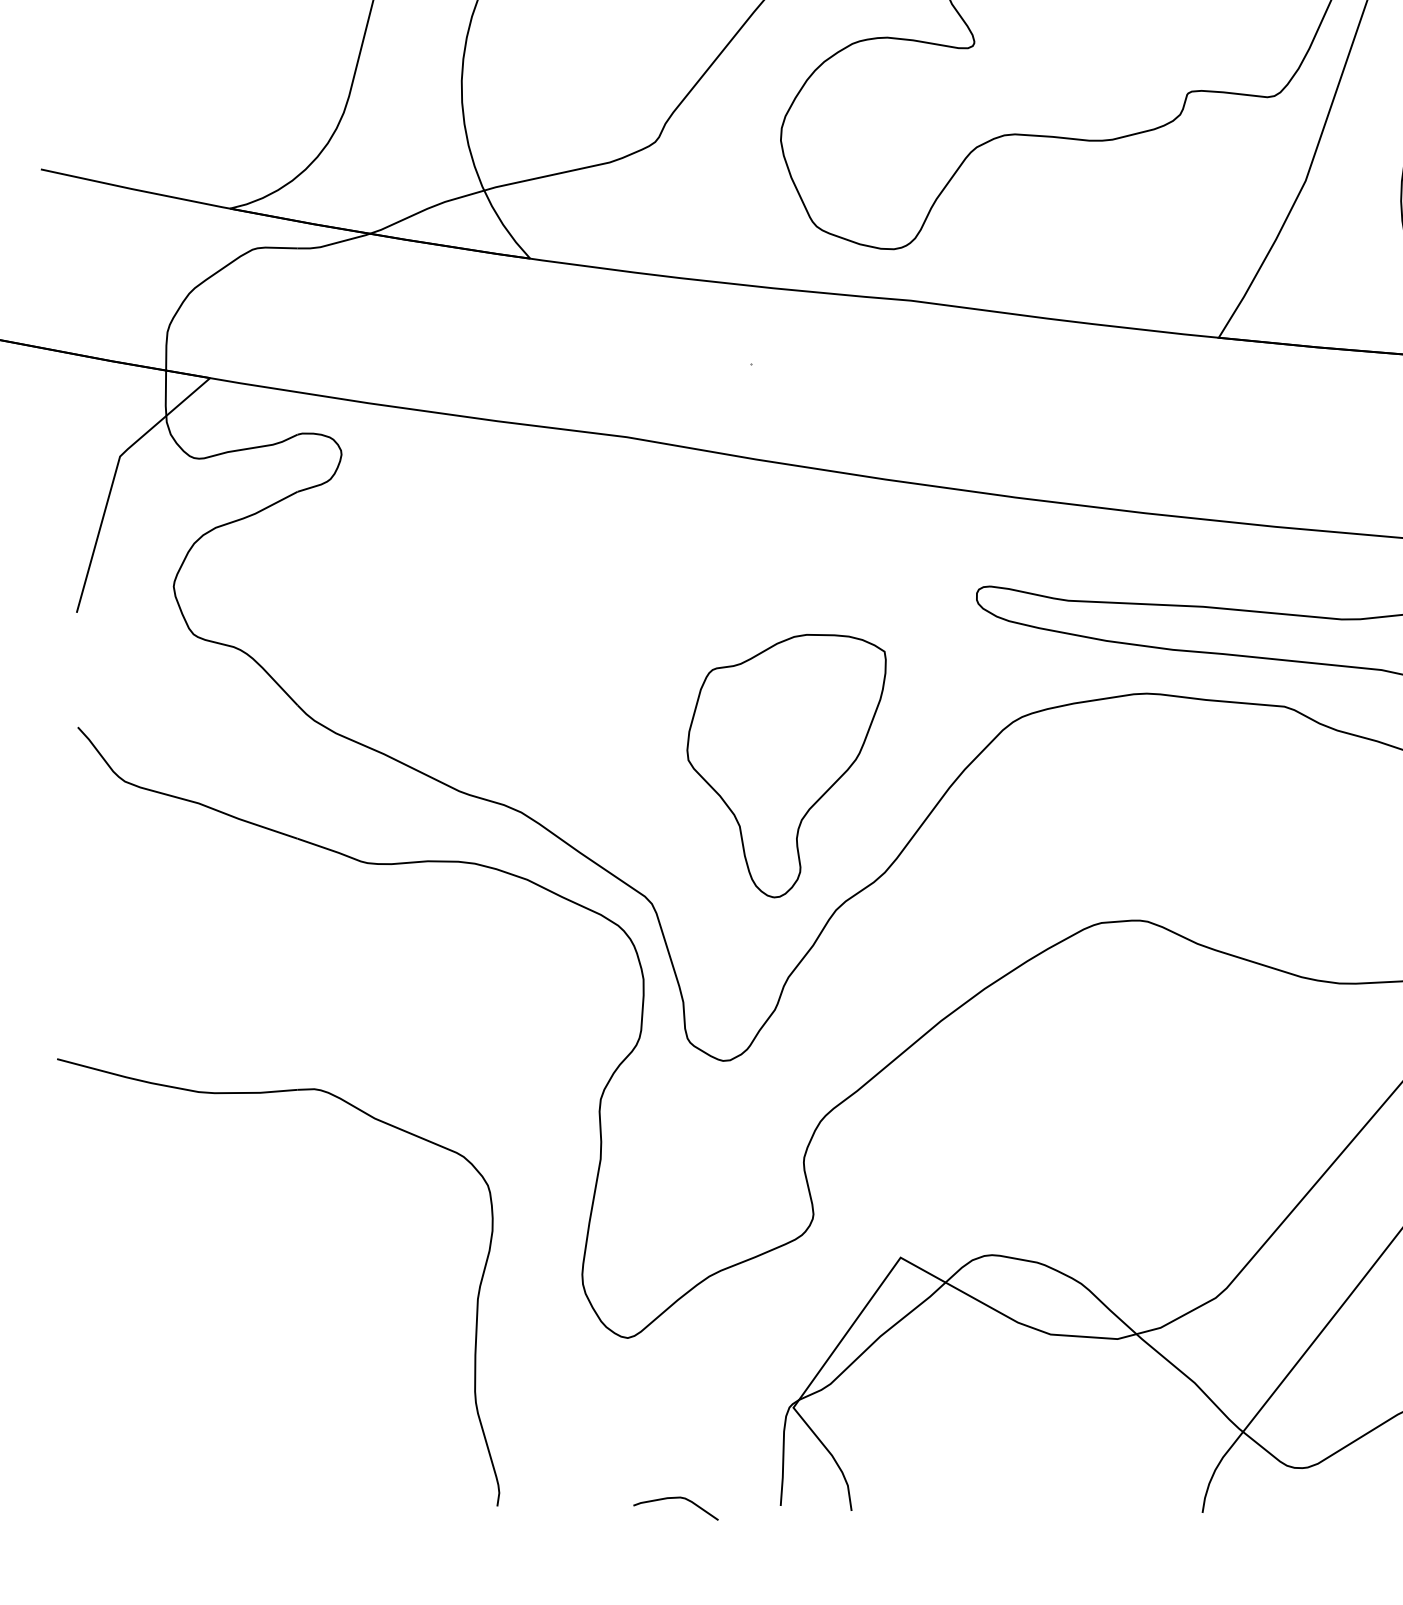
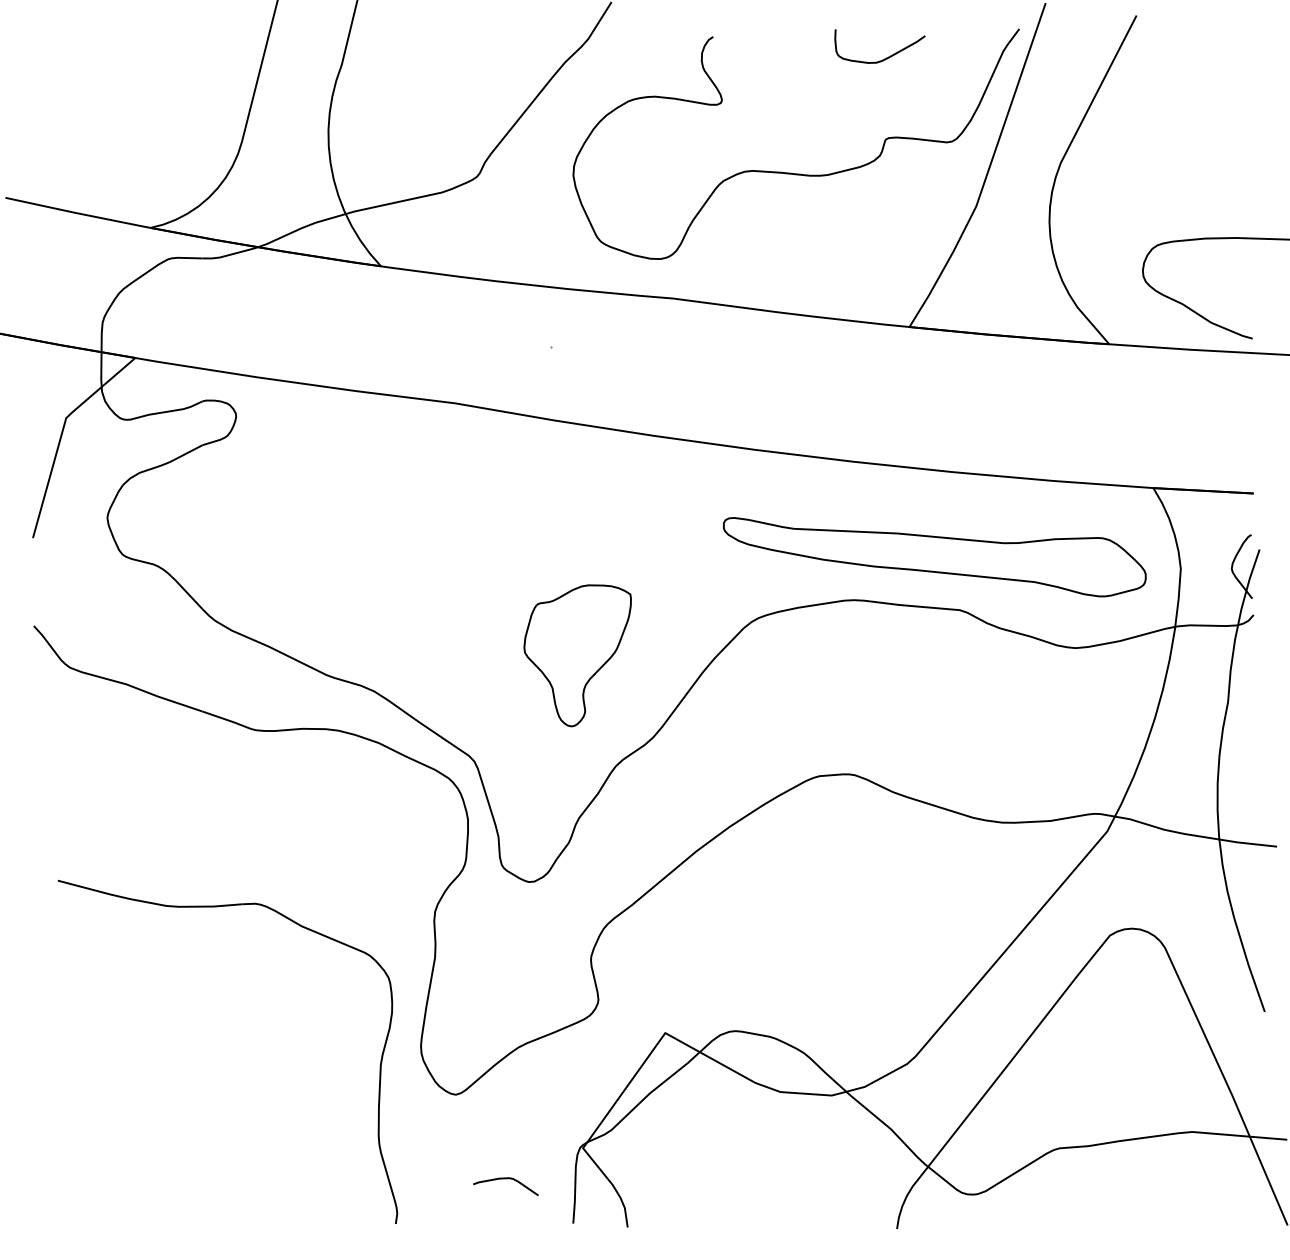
part: (786, 765) -> (577, 655), size x0.7
part: (371, 1118) -> (299, 926), moved
curve: (675, 1499) -> (505, 1179), moved

